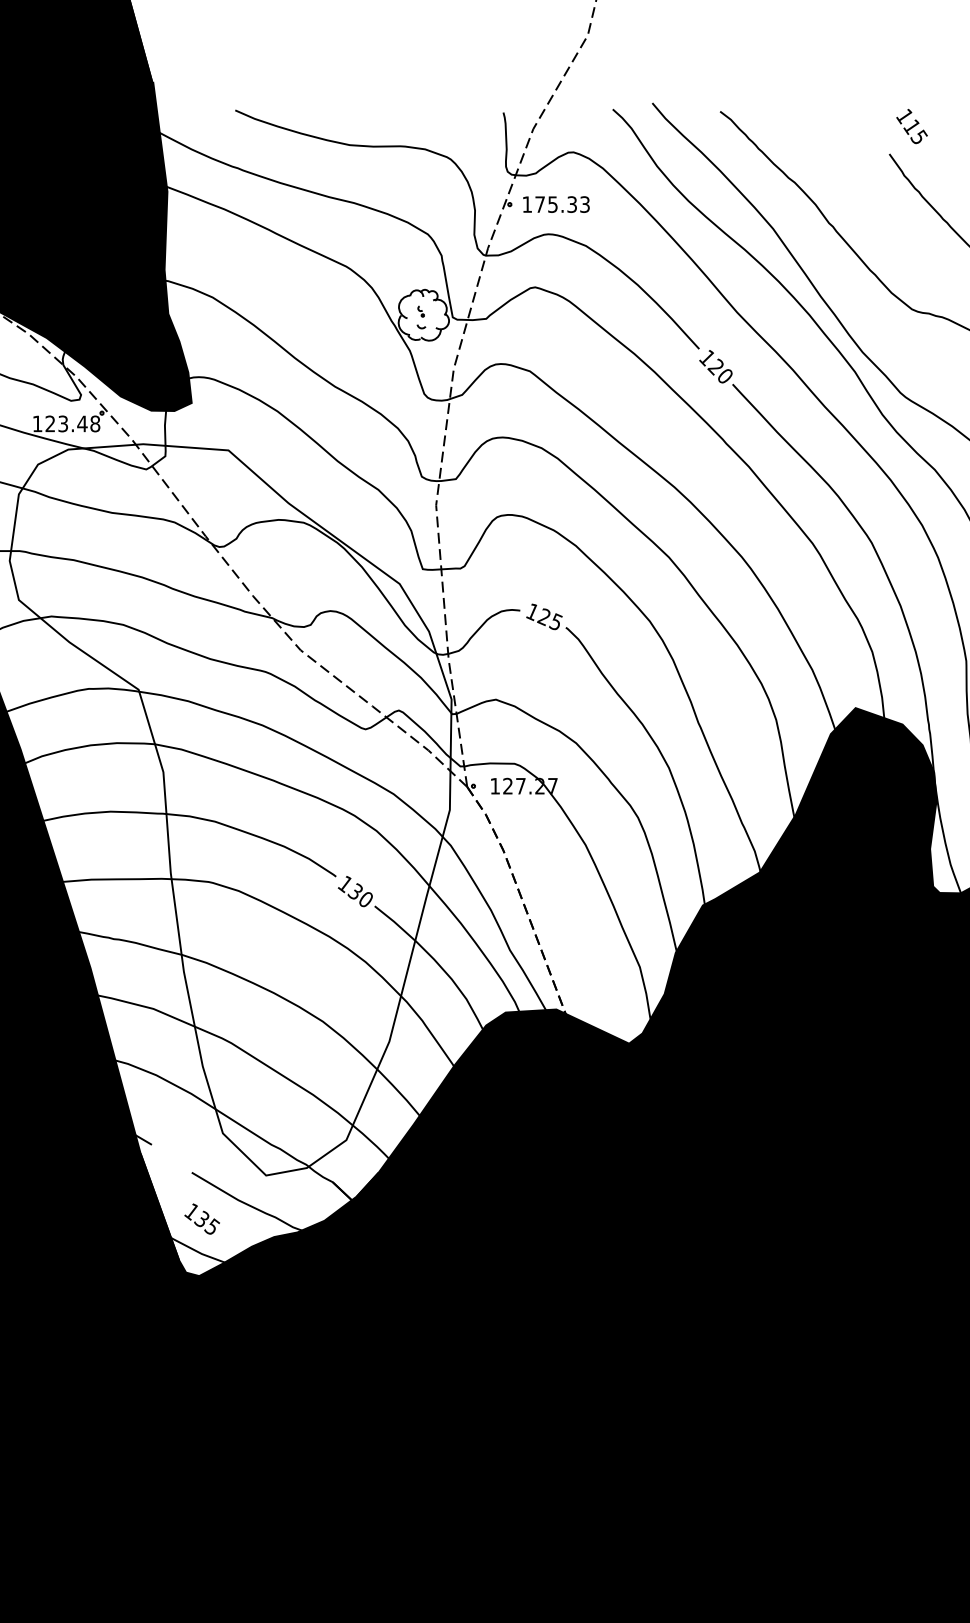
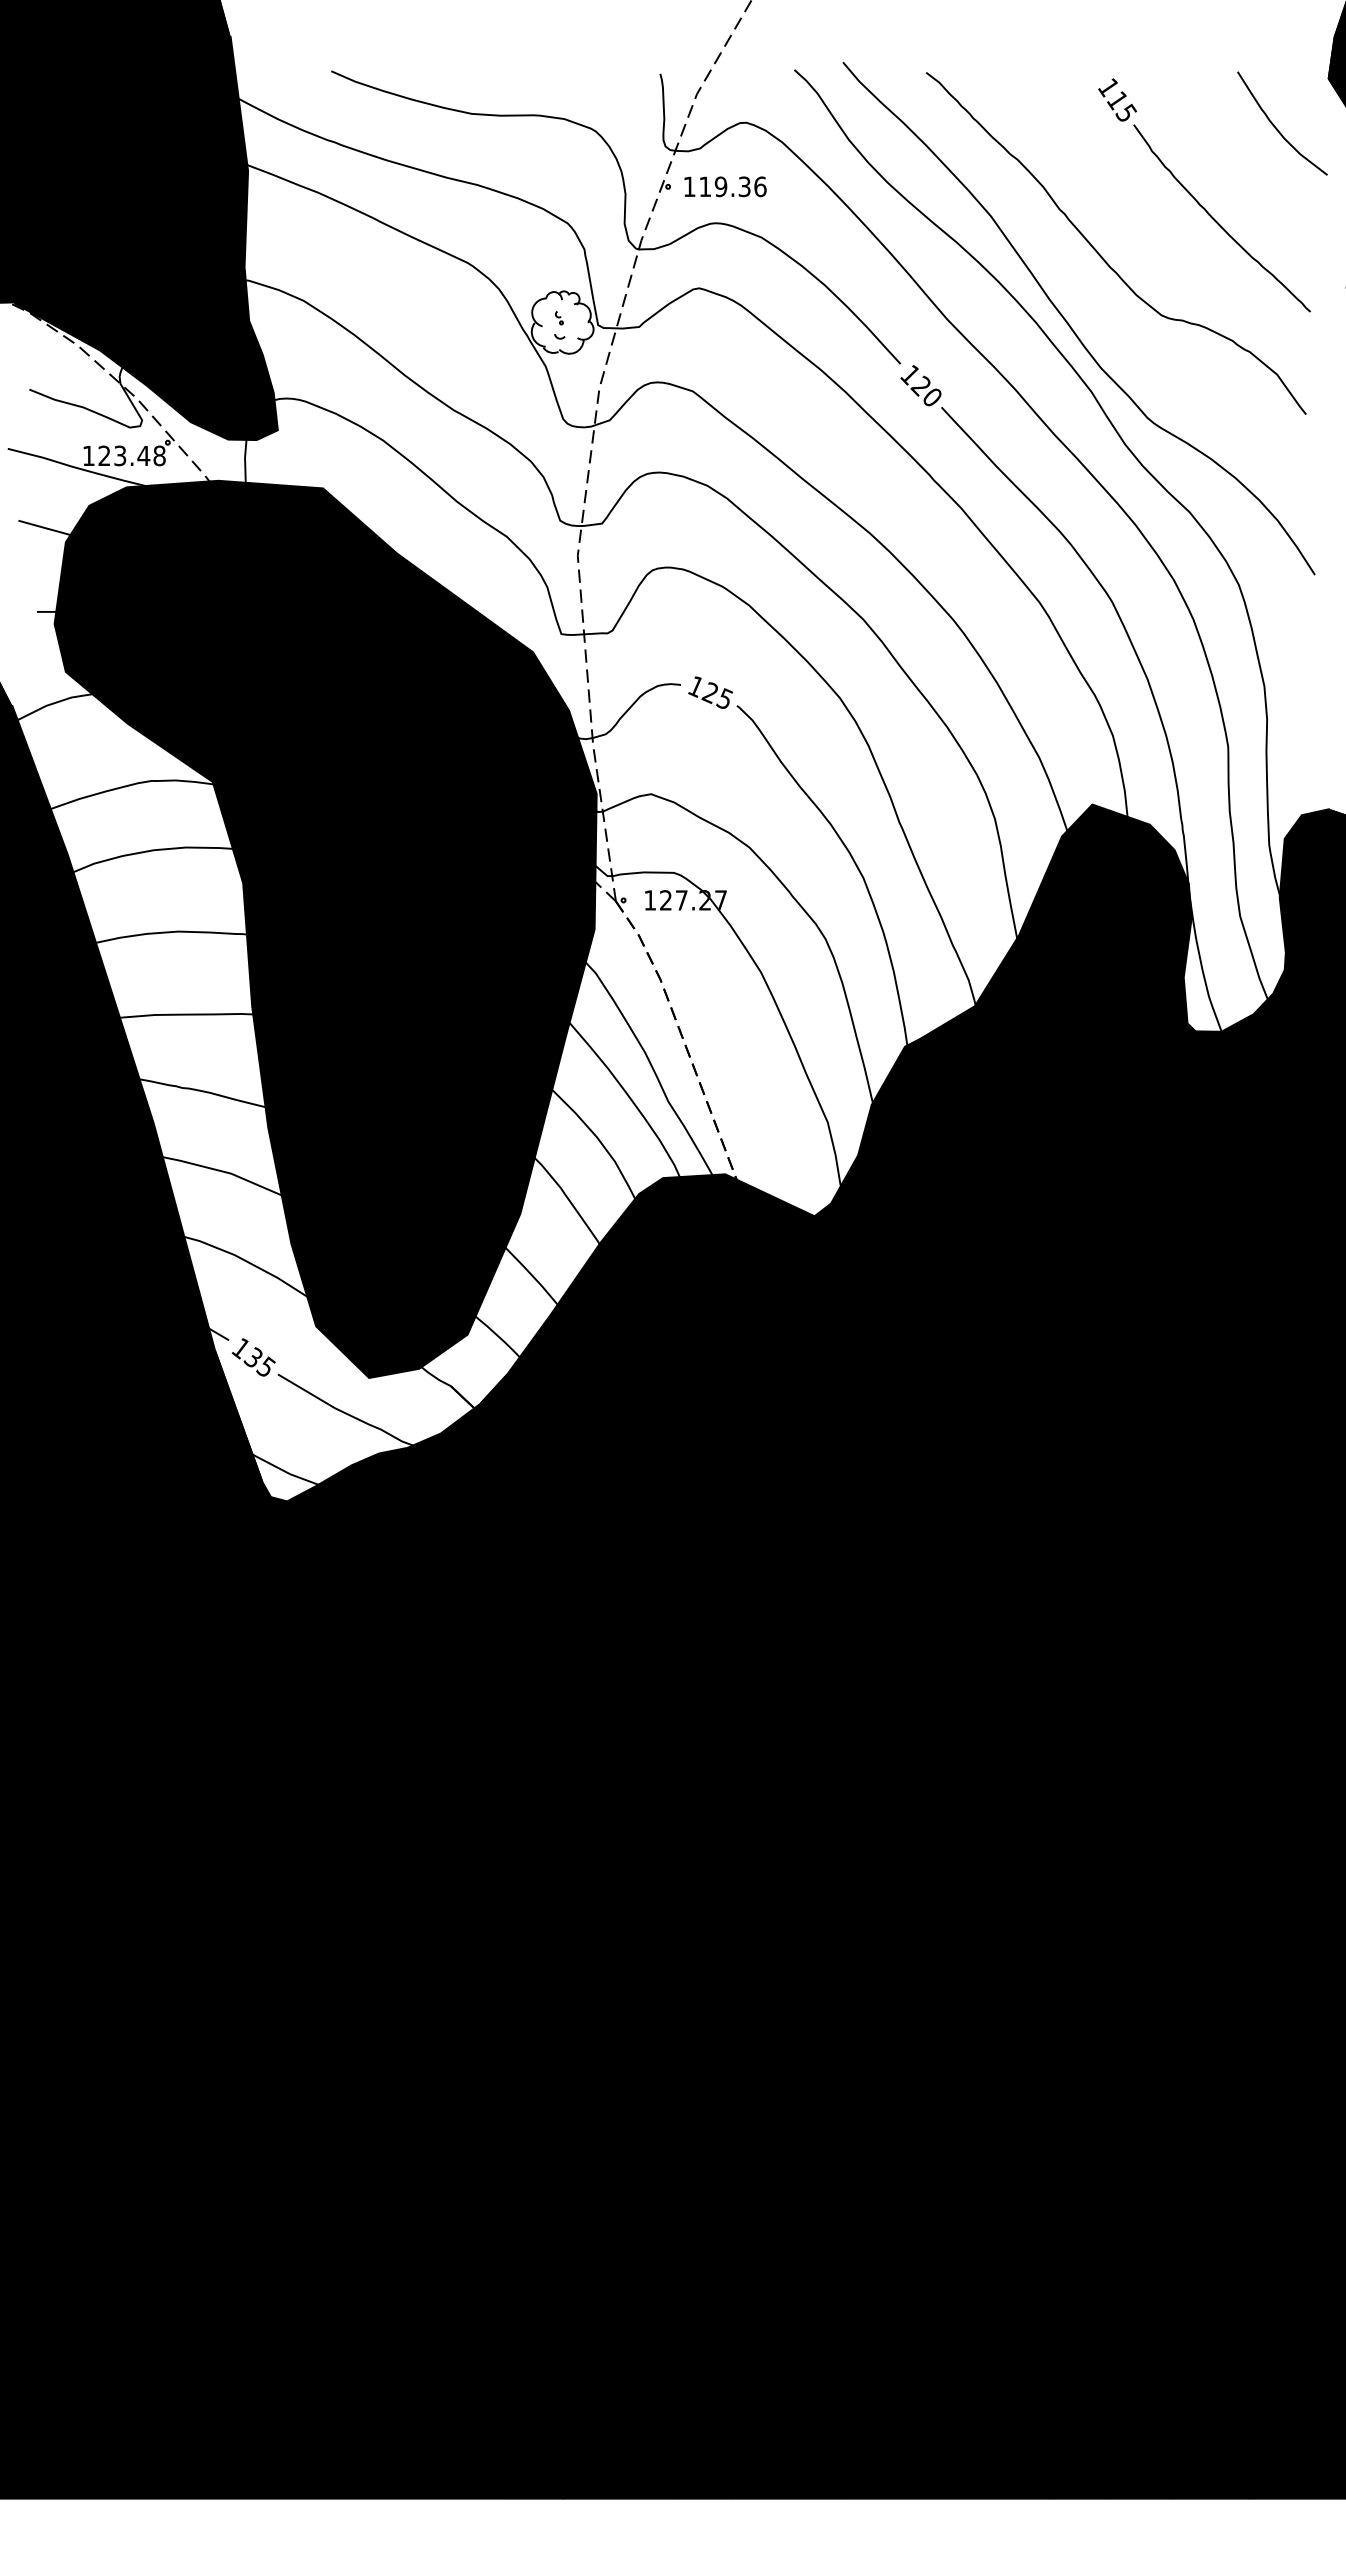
text: (911, 126) -> (1117, 99), moved
text: (562, 204) -> (732, 186), 175.33 -> 119.36
fill: (230, 809) -> (325, 929), added
text: (202, 1219) -> (253, 1357), moved

